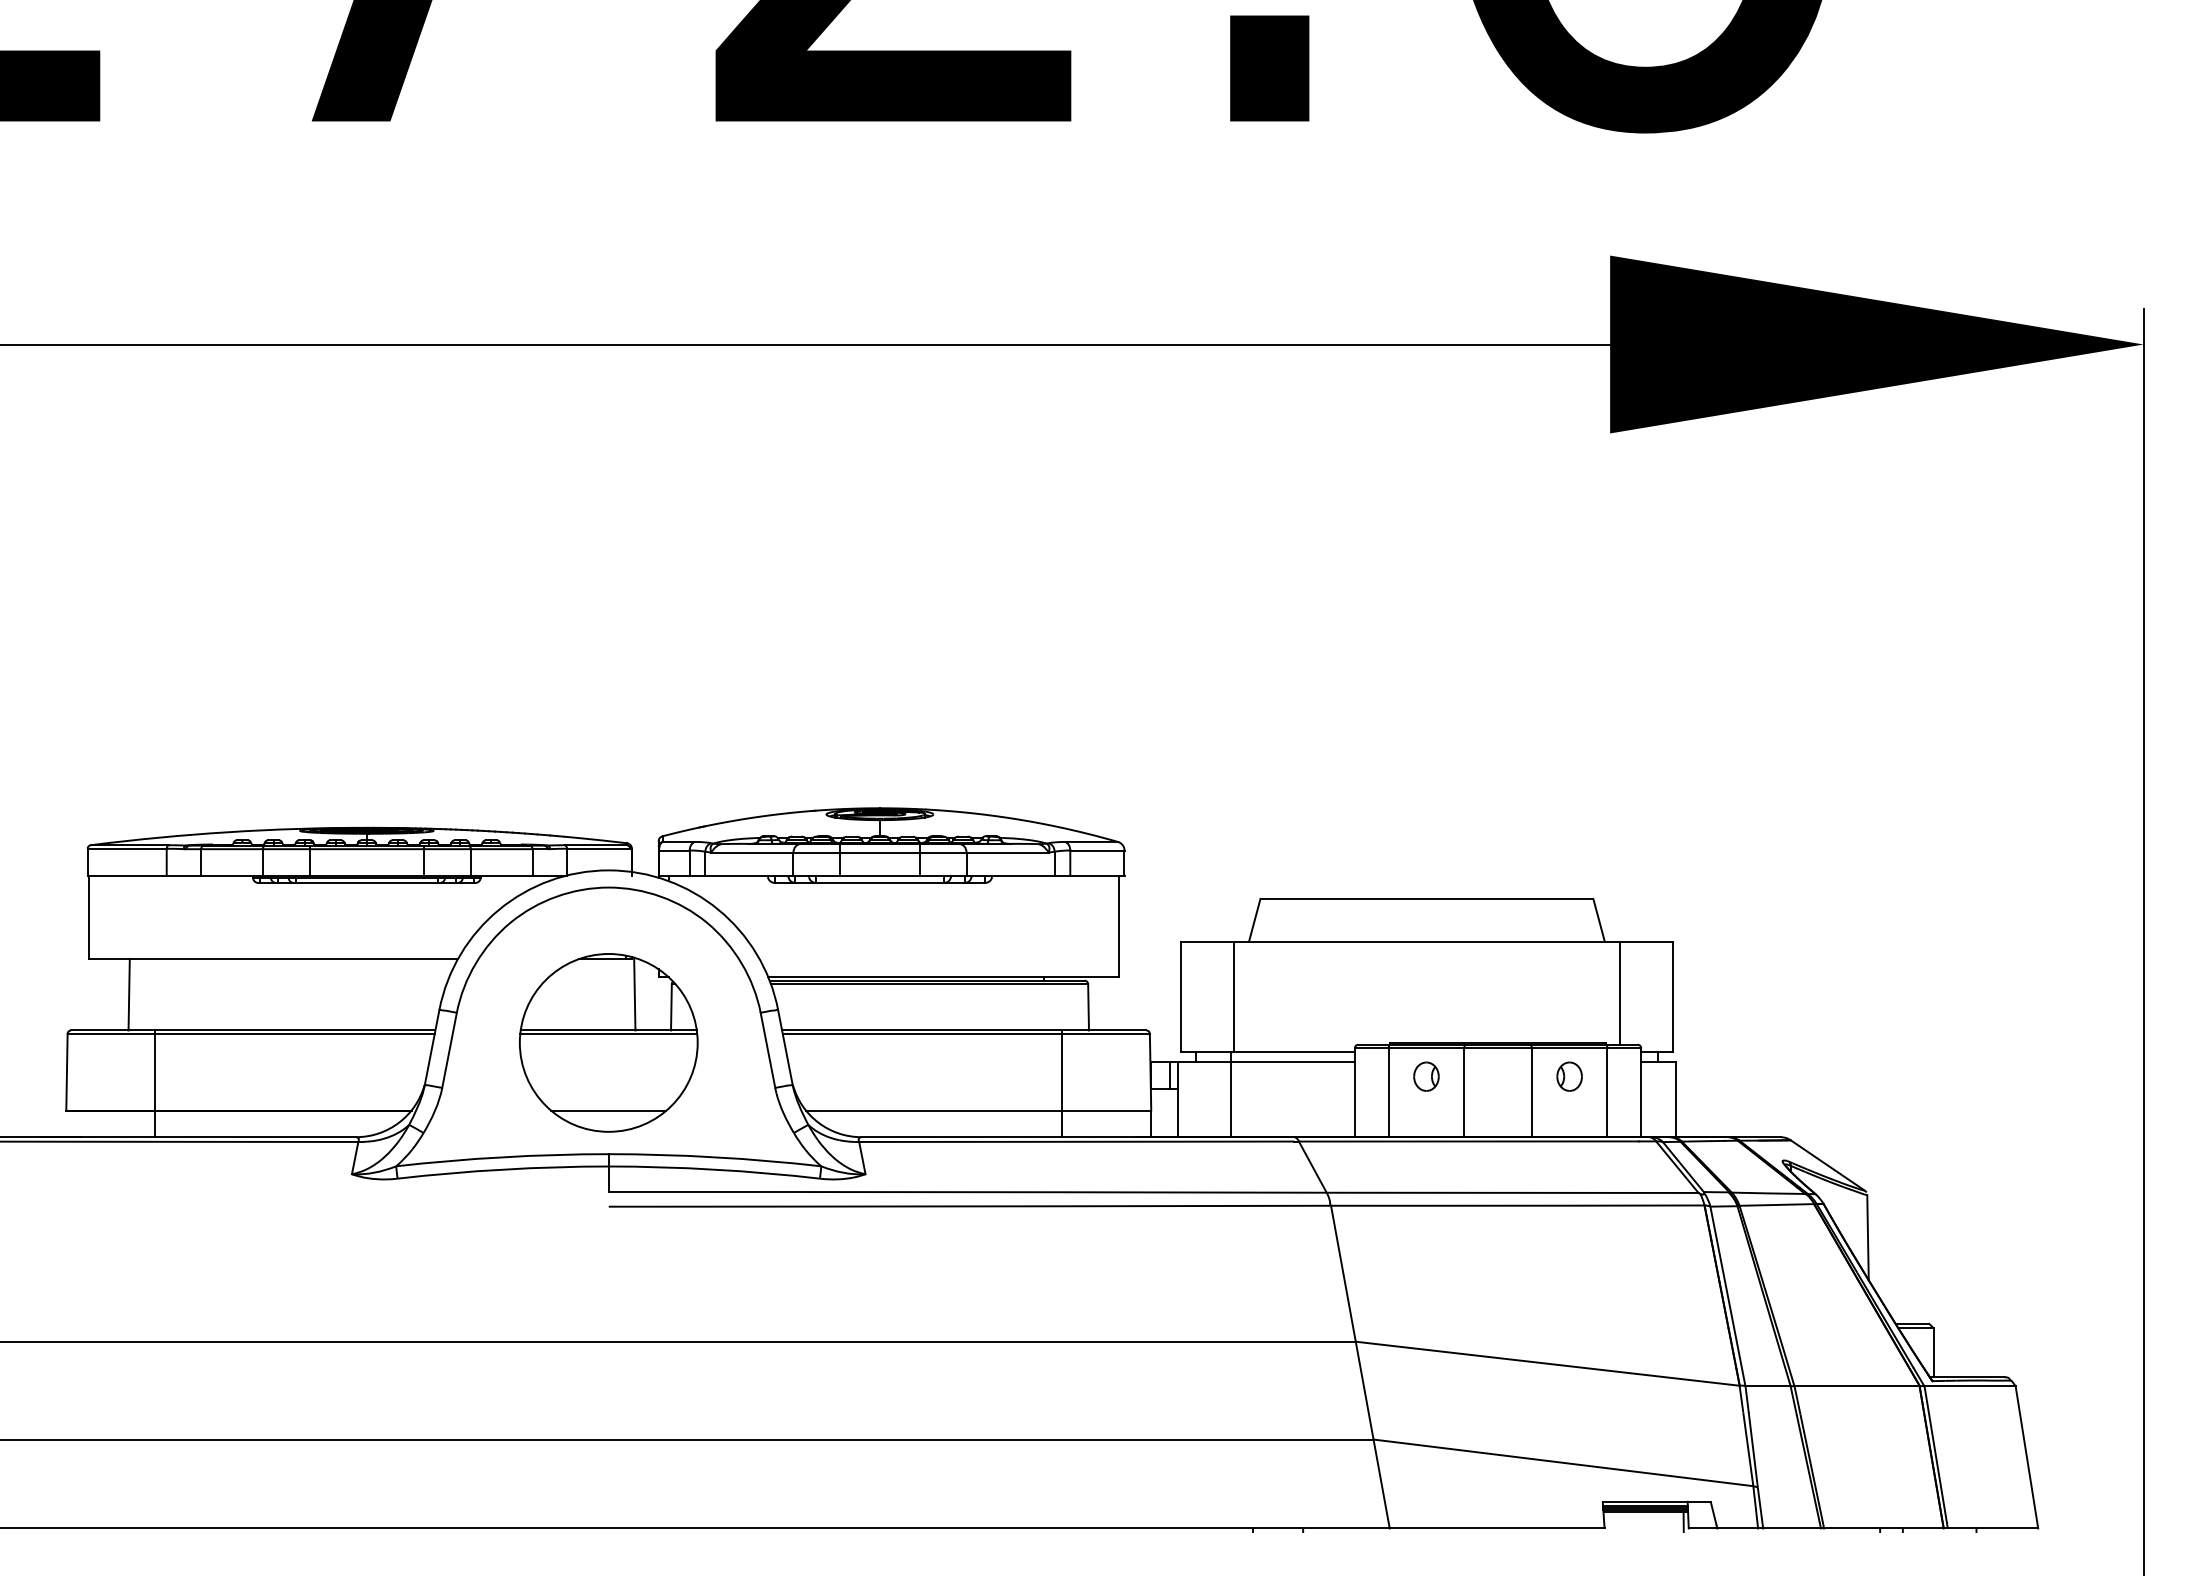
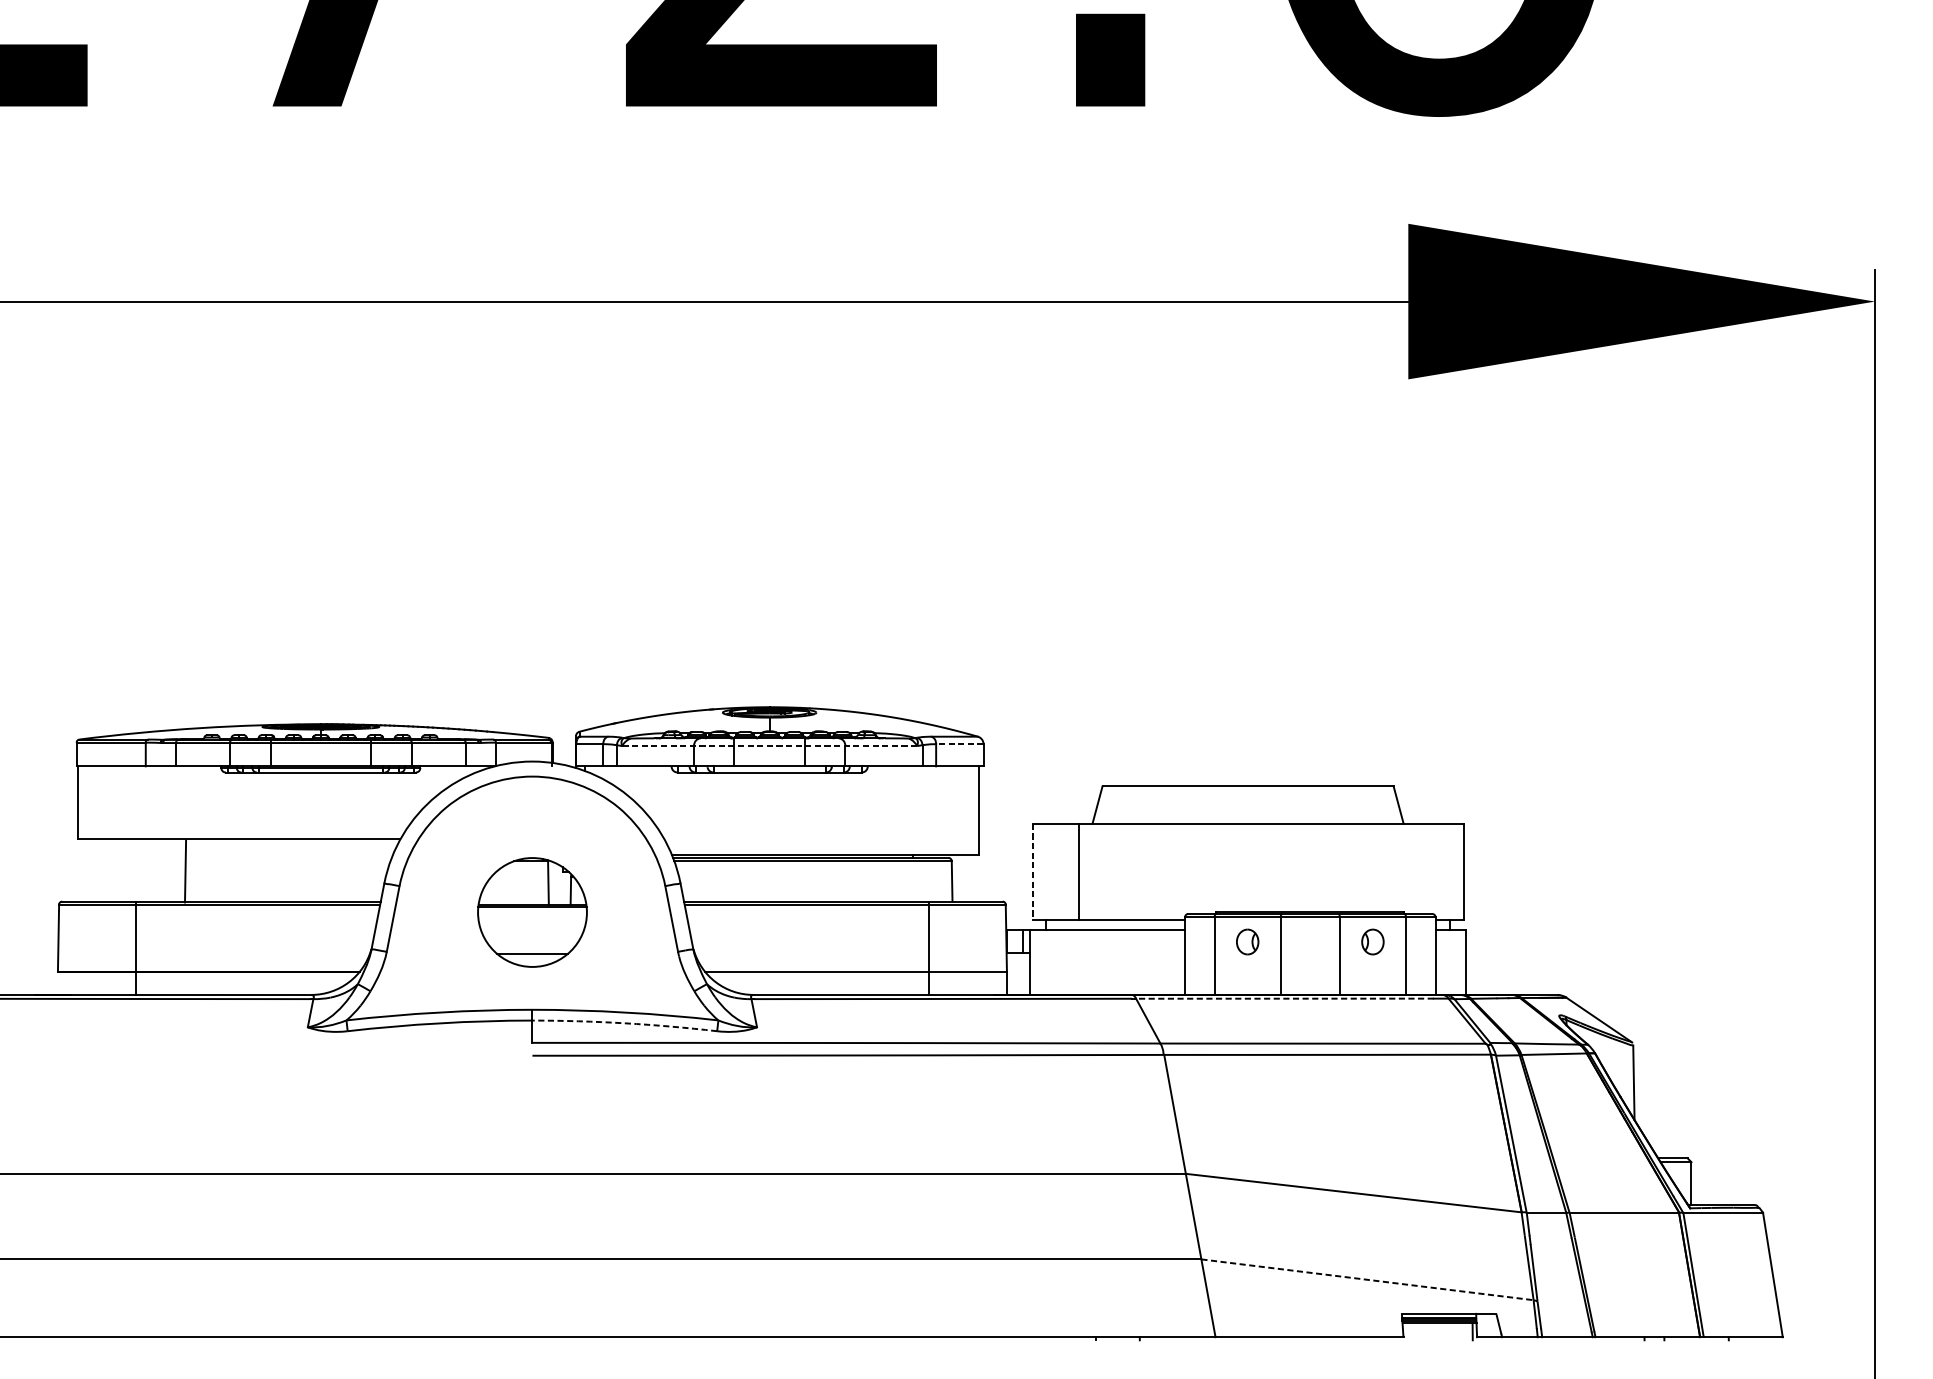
line: (1096, 850) -> (959, 744), solid -> dashed
line: (880, 852) -> (770, 745), solid -> dashed
line: (1619, 992) -> (1416, 868), removed
line: (128, 994) -> (184, 871), moved
line: (1180, 997) -> (1032, 872), solid -> dashed
part: (608, 1042) -> (532, 912), size x0.7
line: (1231, 1094) -> (1077, 957), removed
line: (1468, 1141) -> (1284, 998), solid -> dashed
arc: (714, 1169) -> (624, 1023), solid -> dashed
line: (1563, 1462) -> (1367, 1279), solid -> dashed

